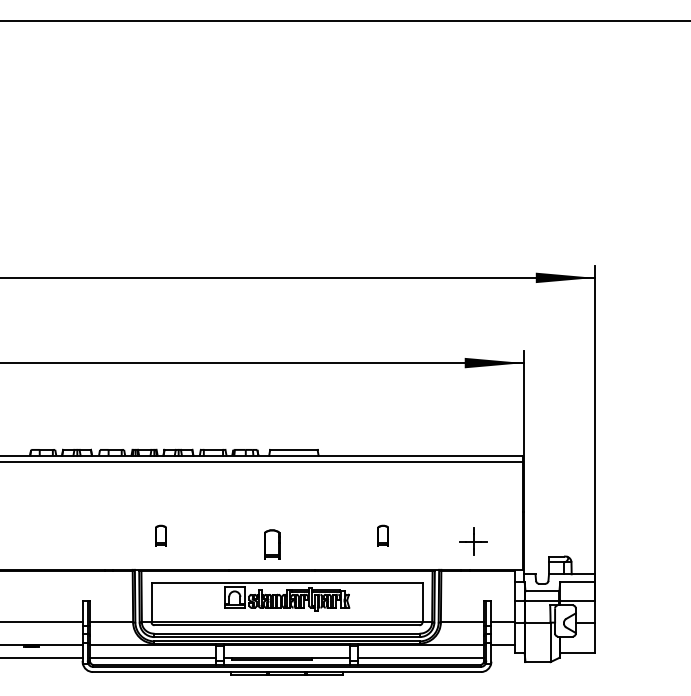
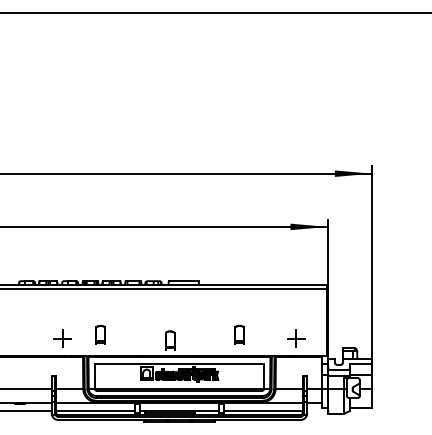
part: (160, 535) -> (100, 334), size x1.43
part: (383, 535) -> (239, 334), size x1.43
part: (99, 541) -> (62, 338), added

